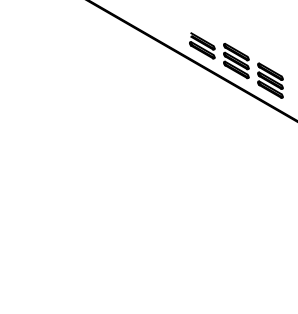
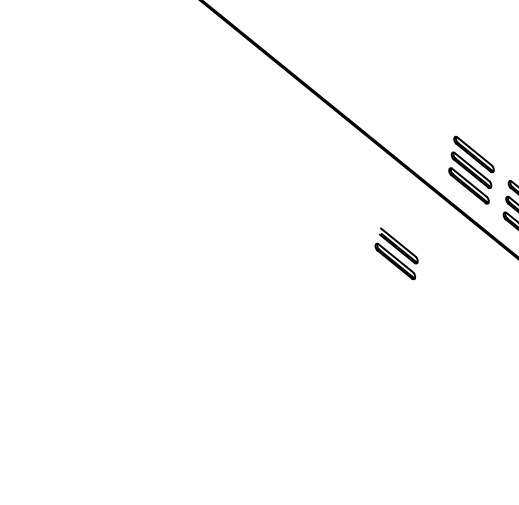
part: (202, 45) -> (397, 253), moved

